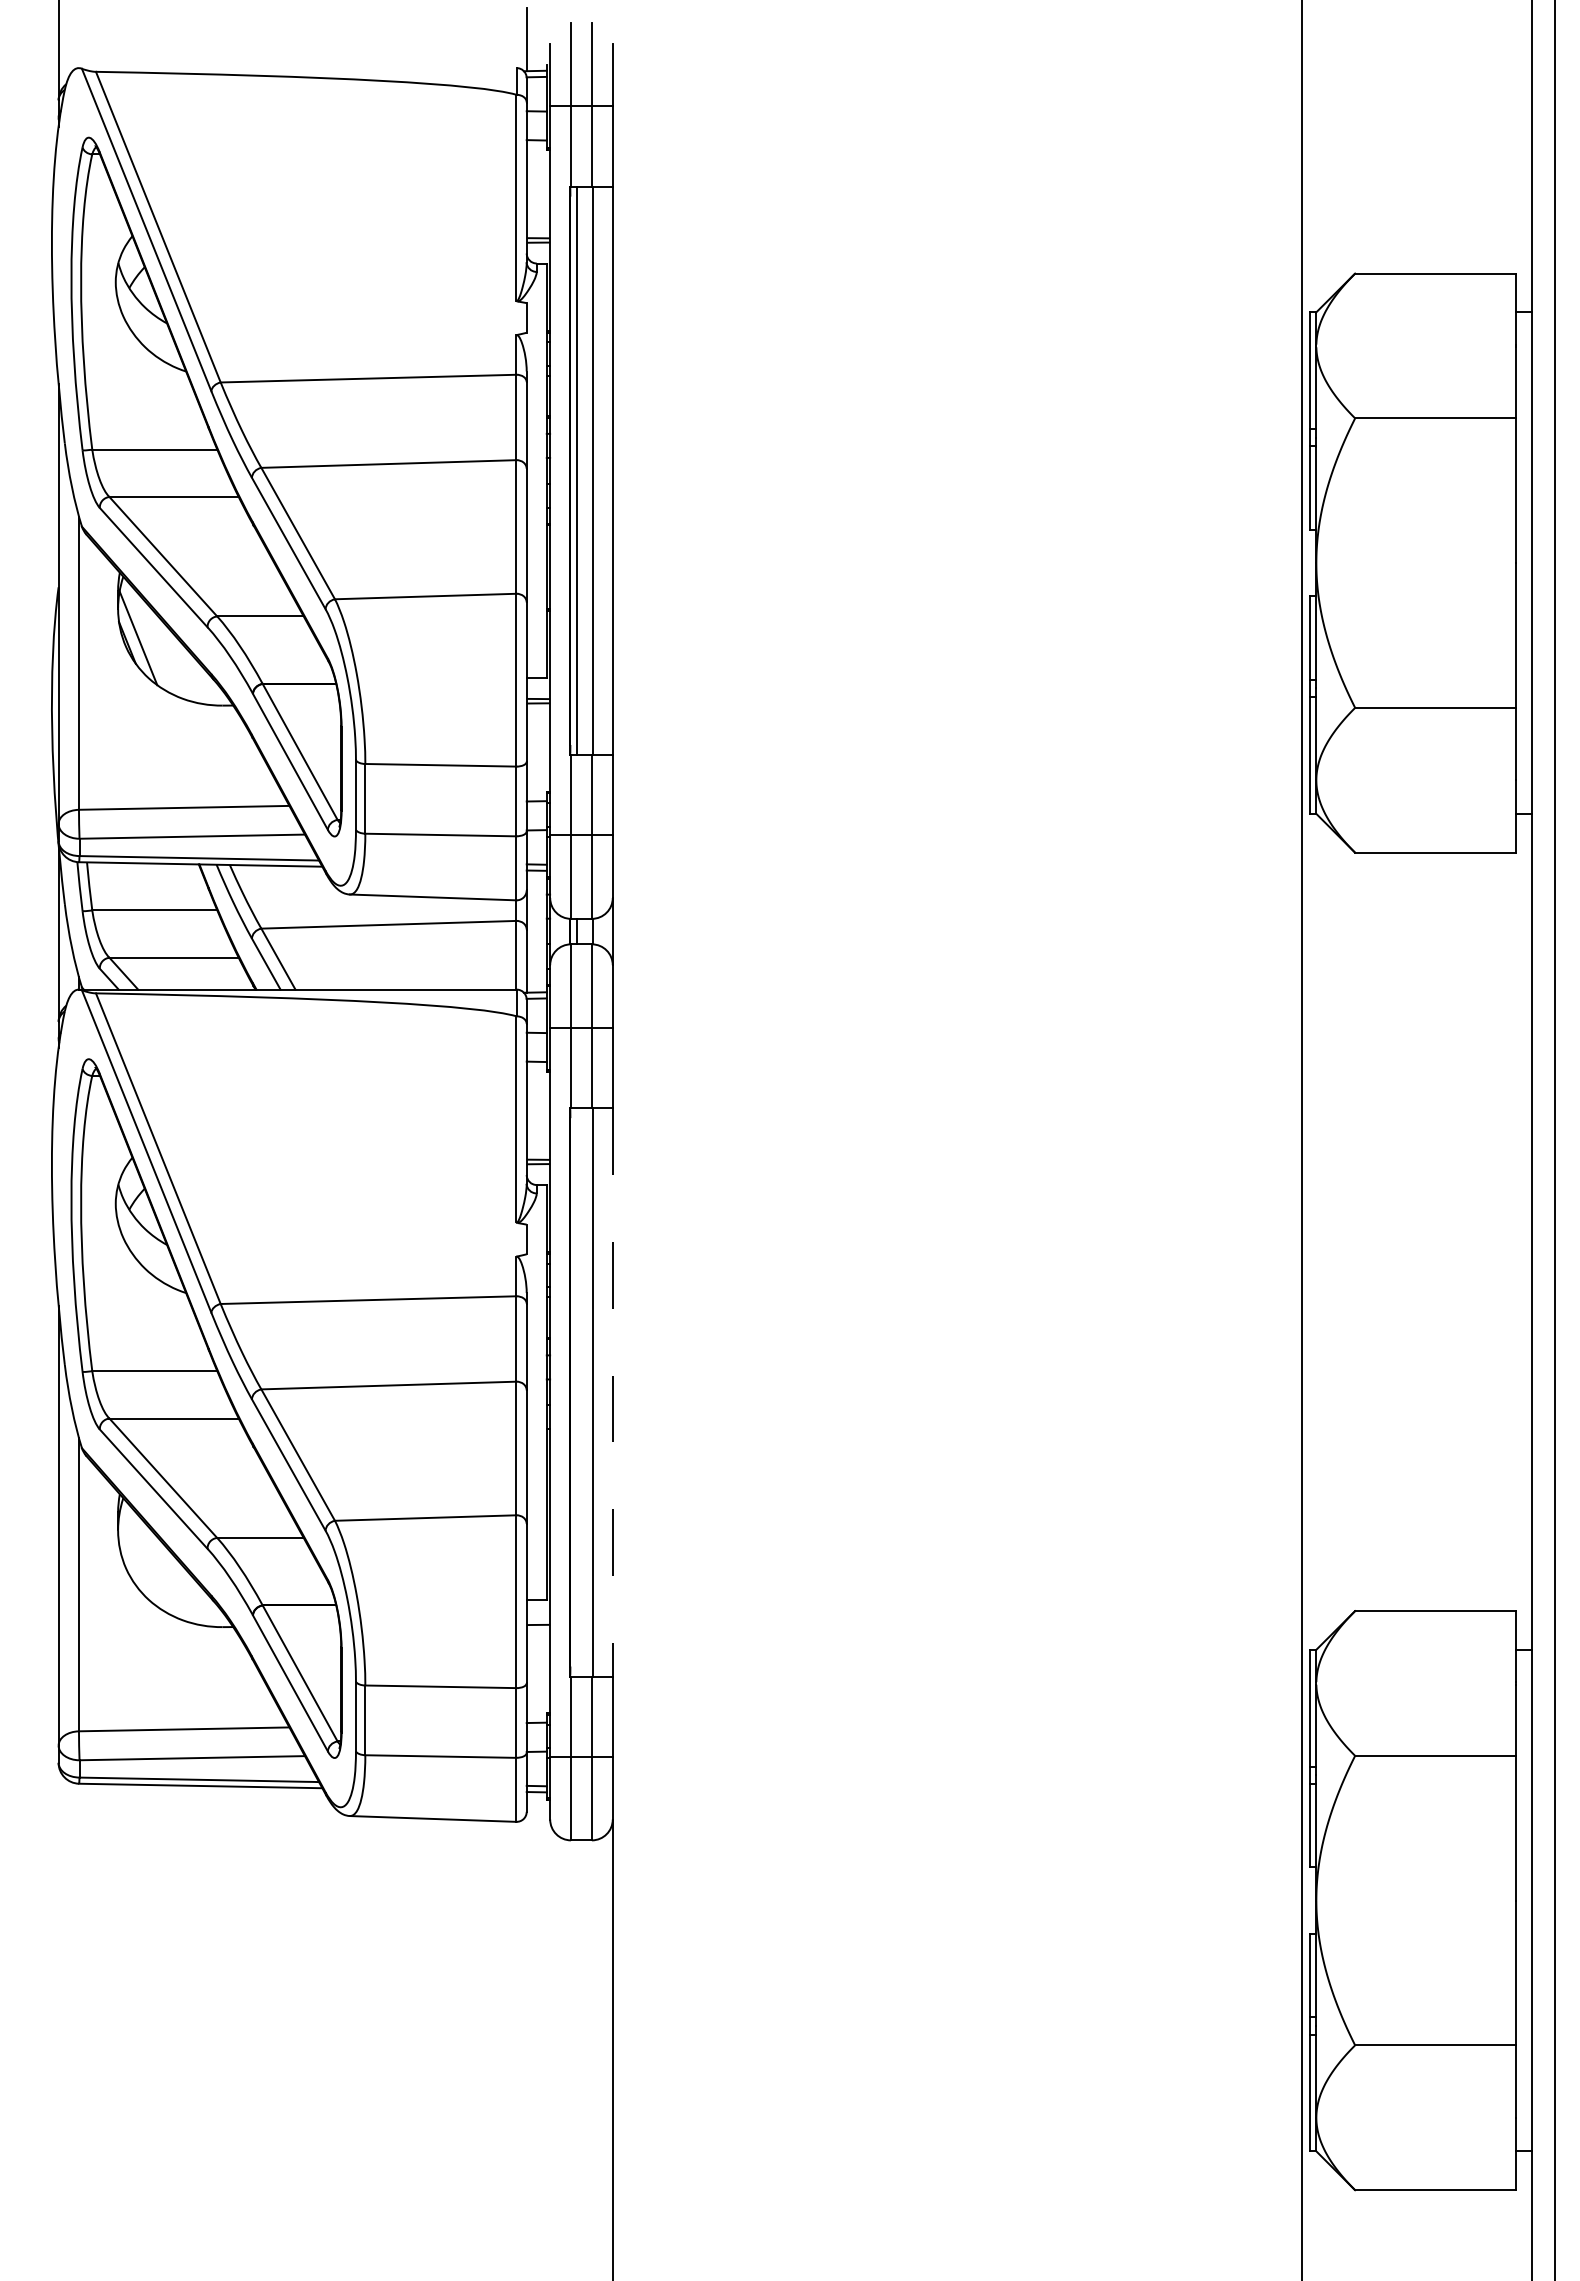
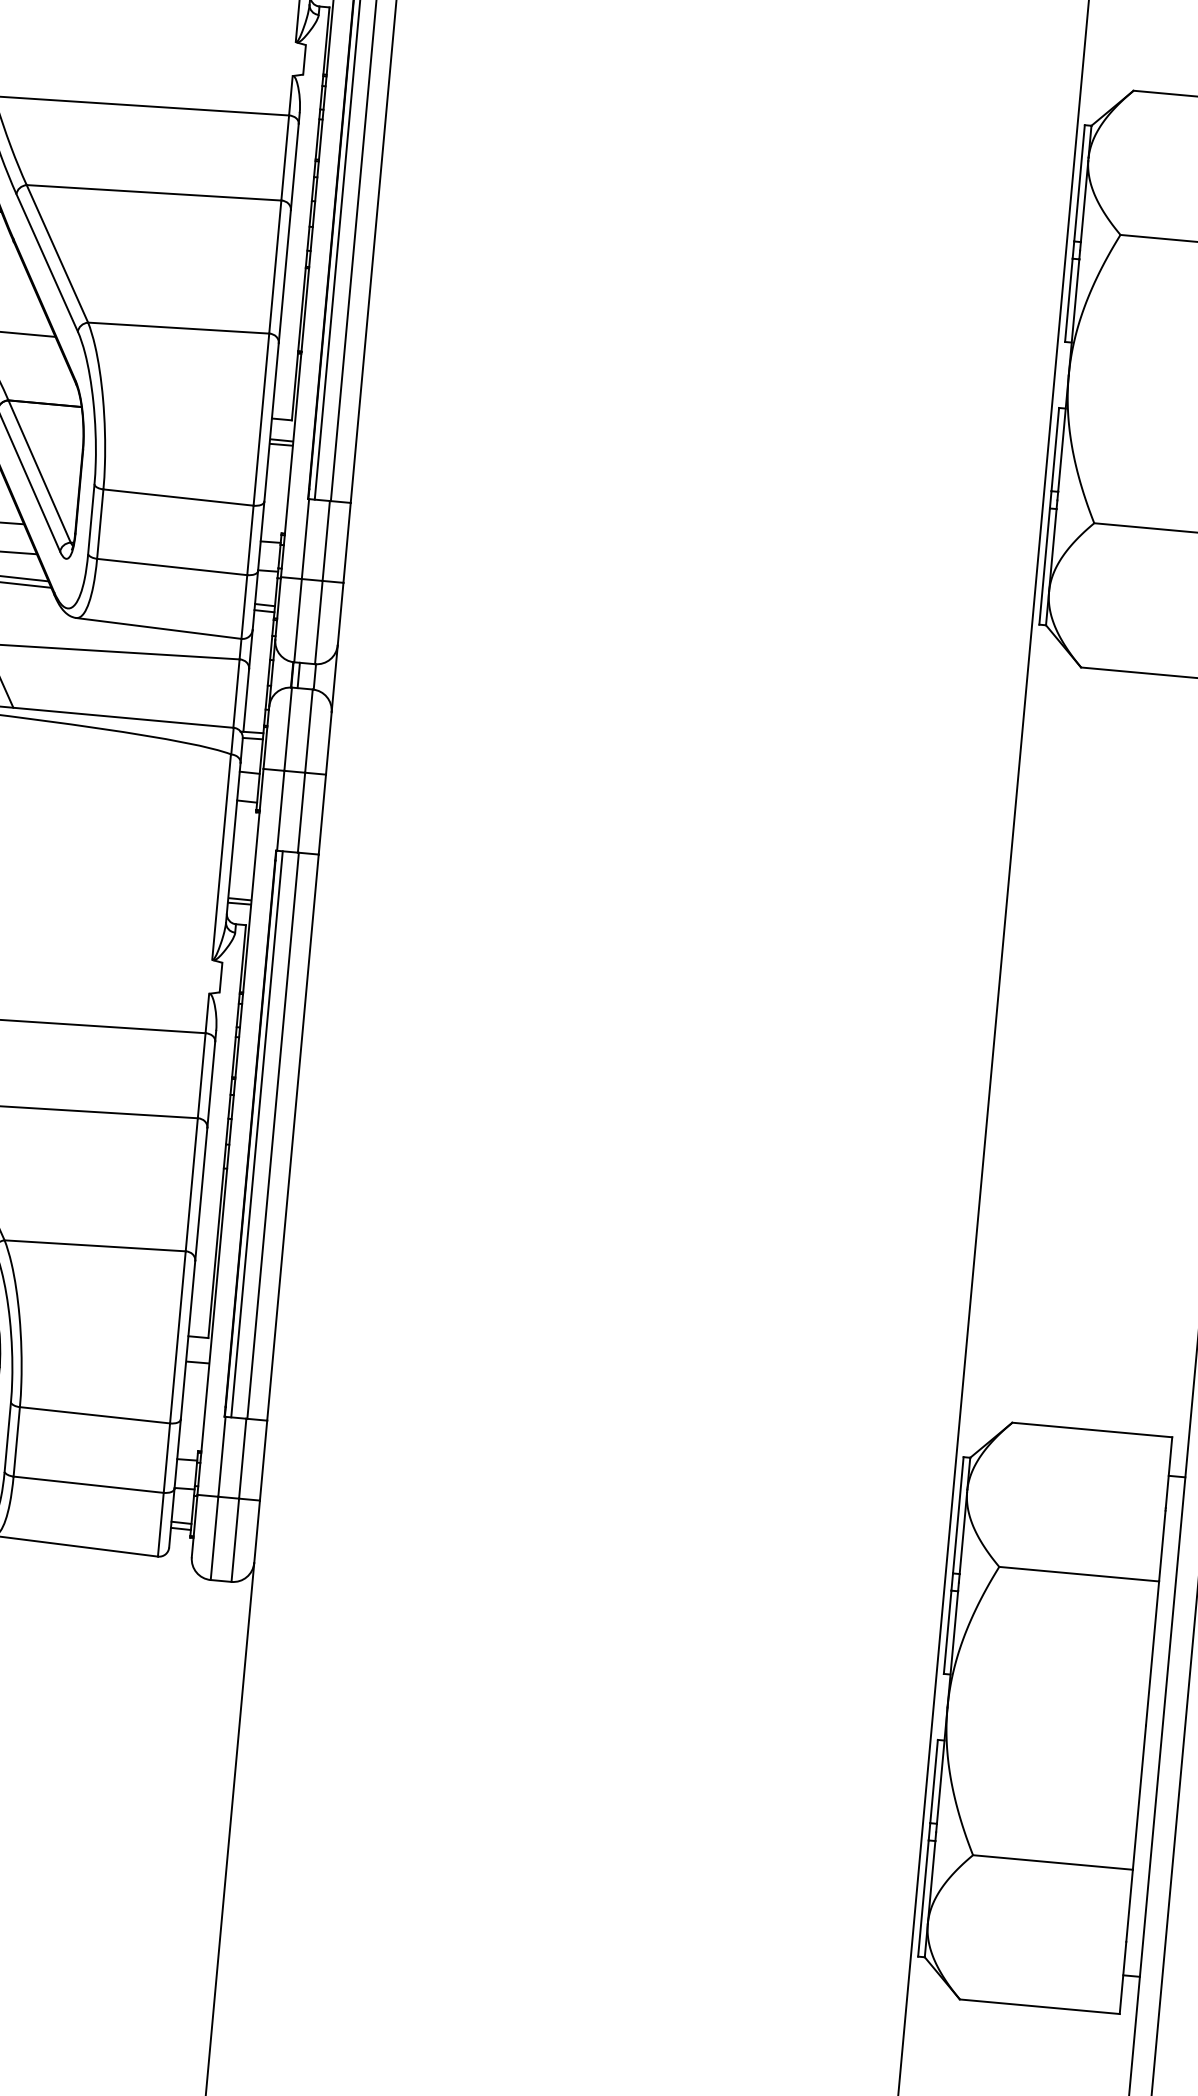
line: (576, 1392) -> (256, 1134), added
line: (612, 1392) -> (292, 1137), dashed -> solid

